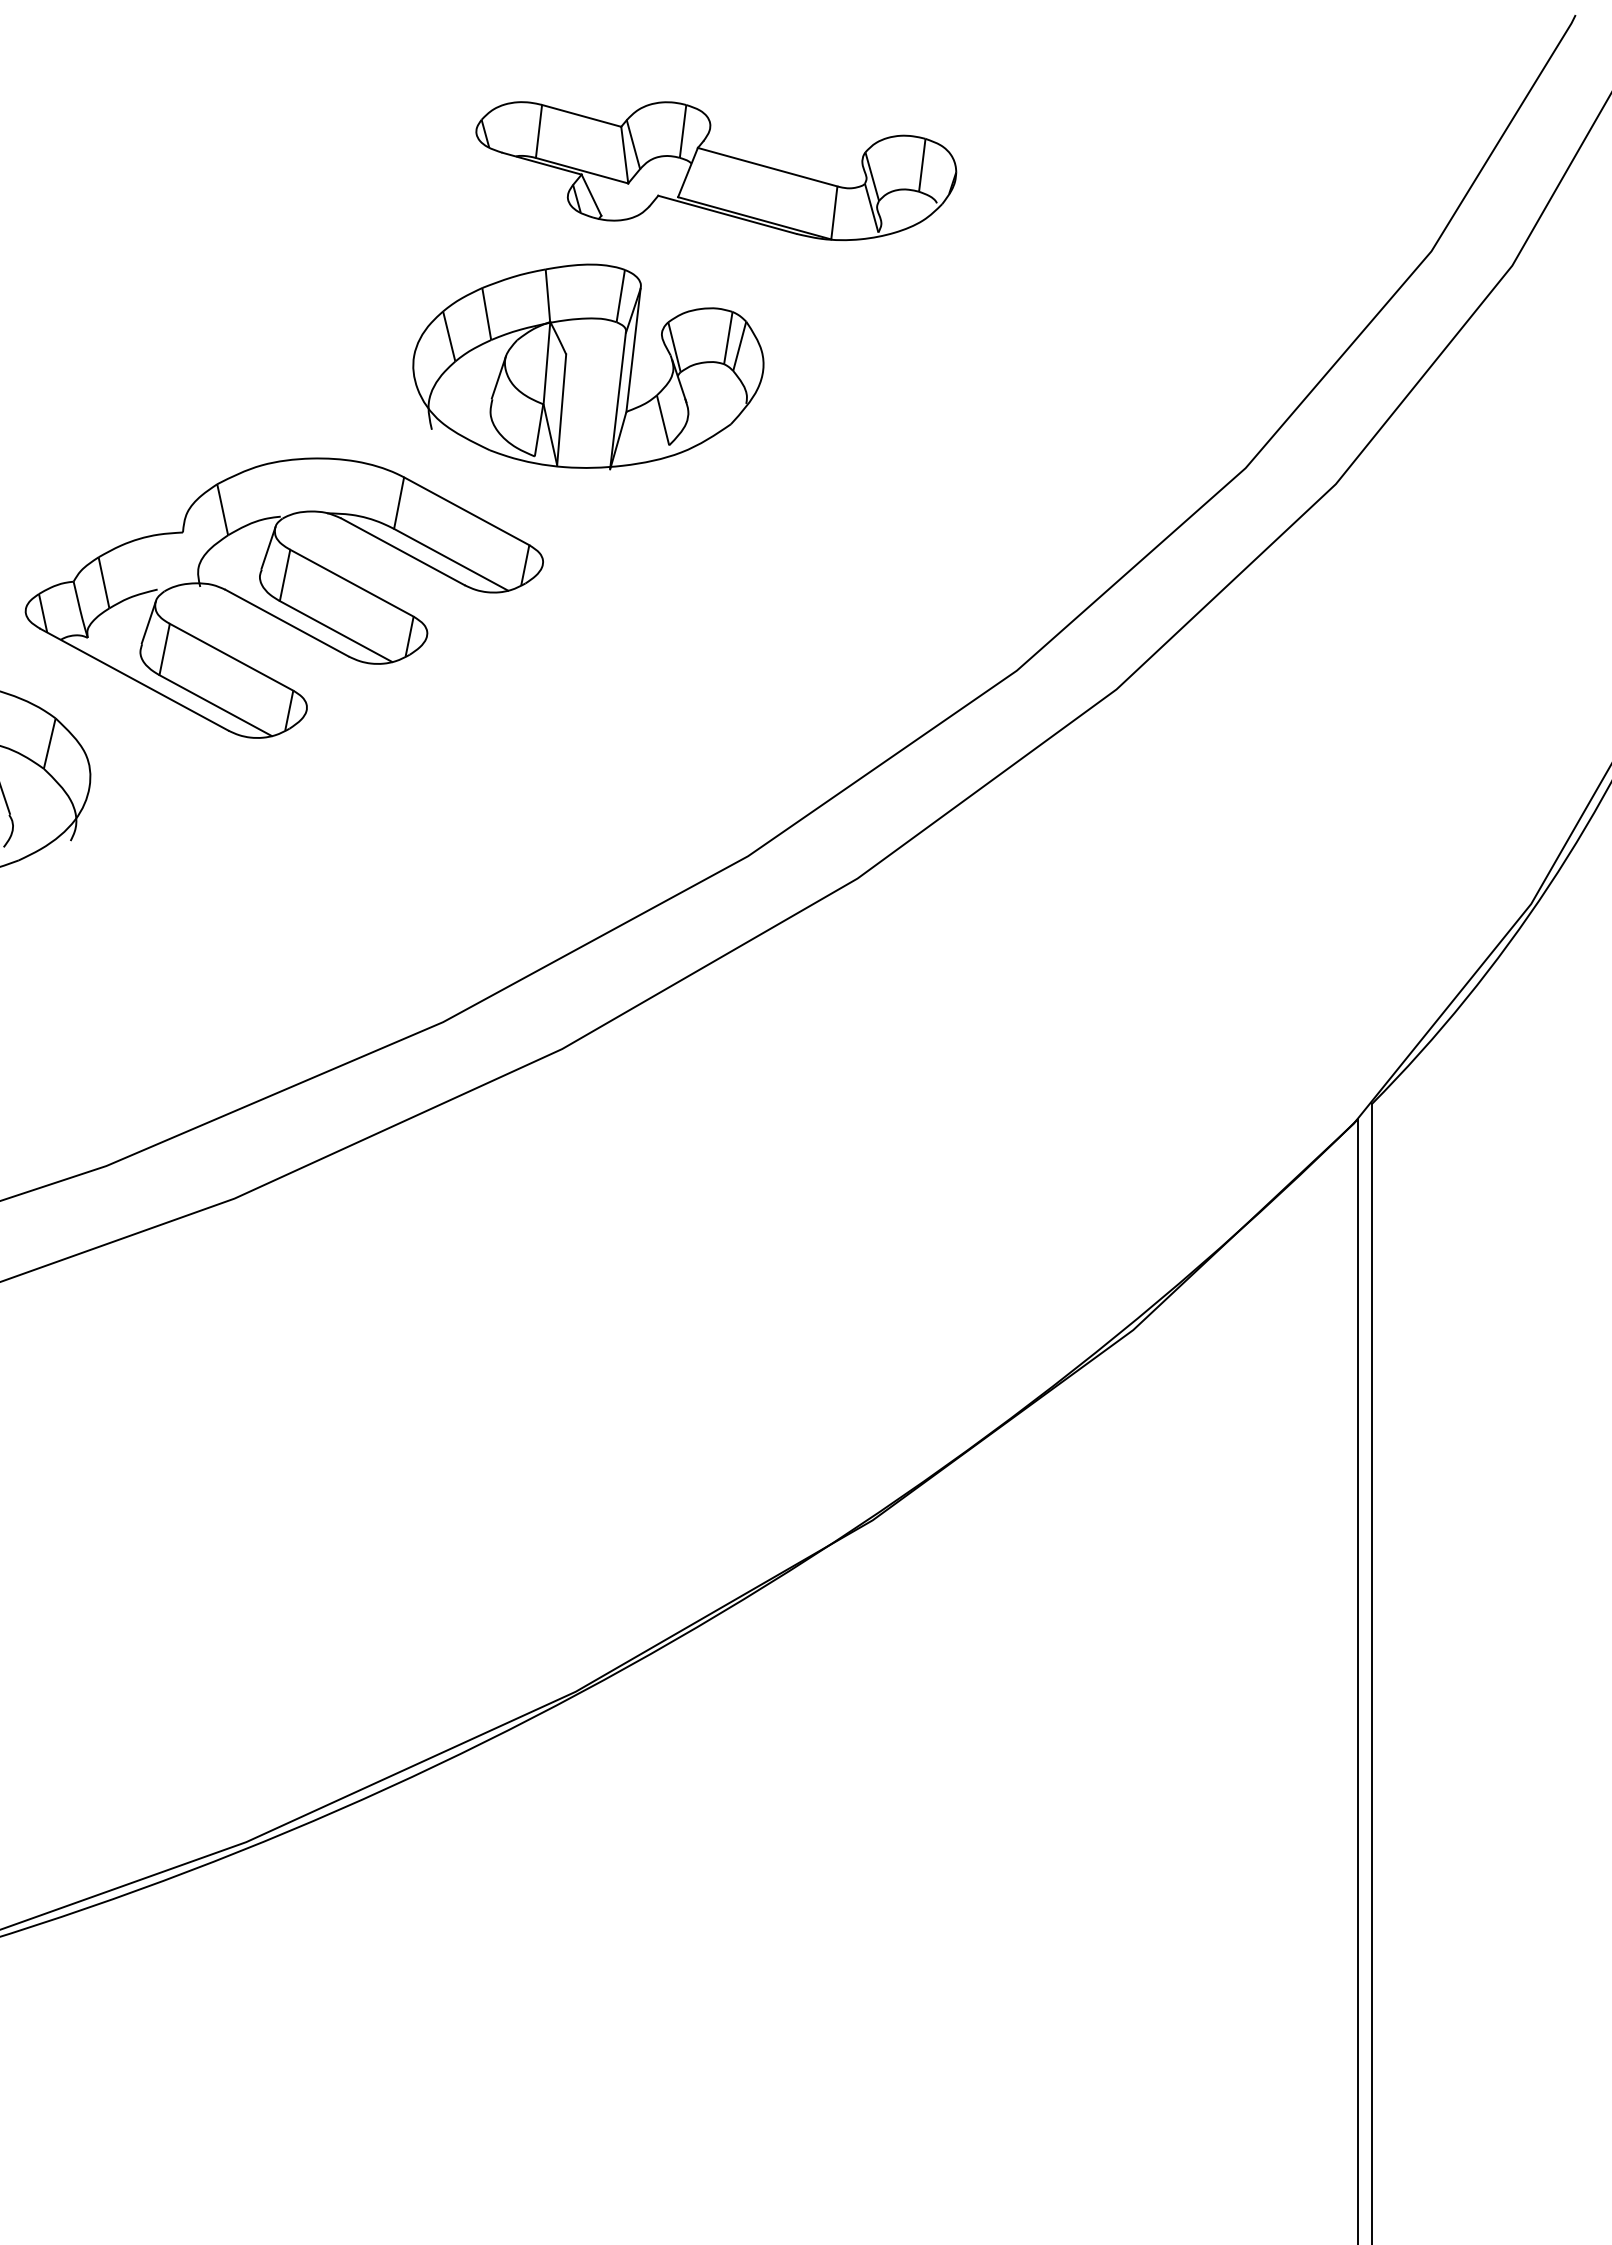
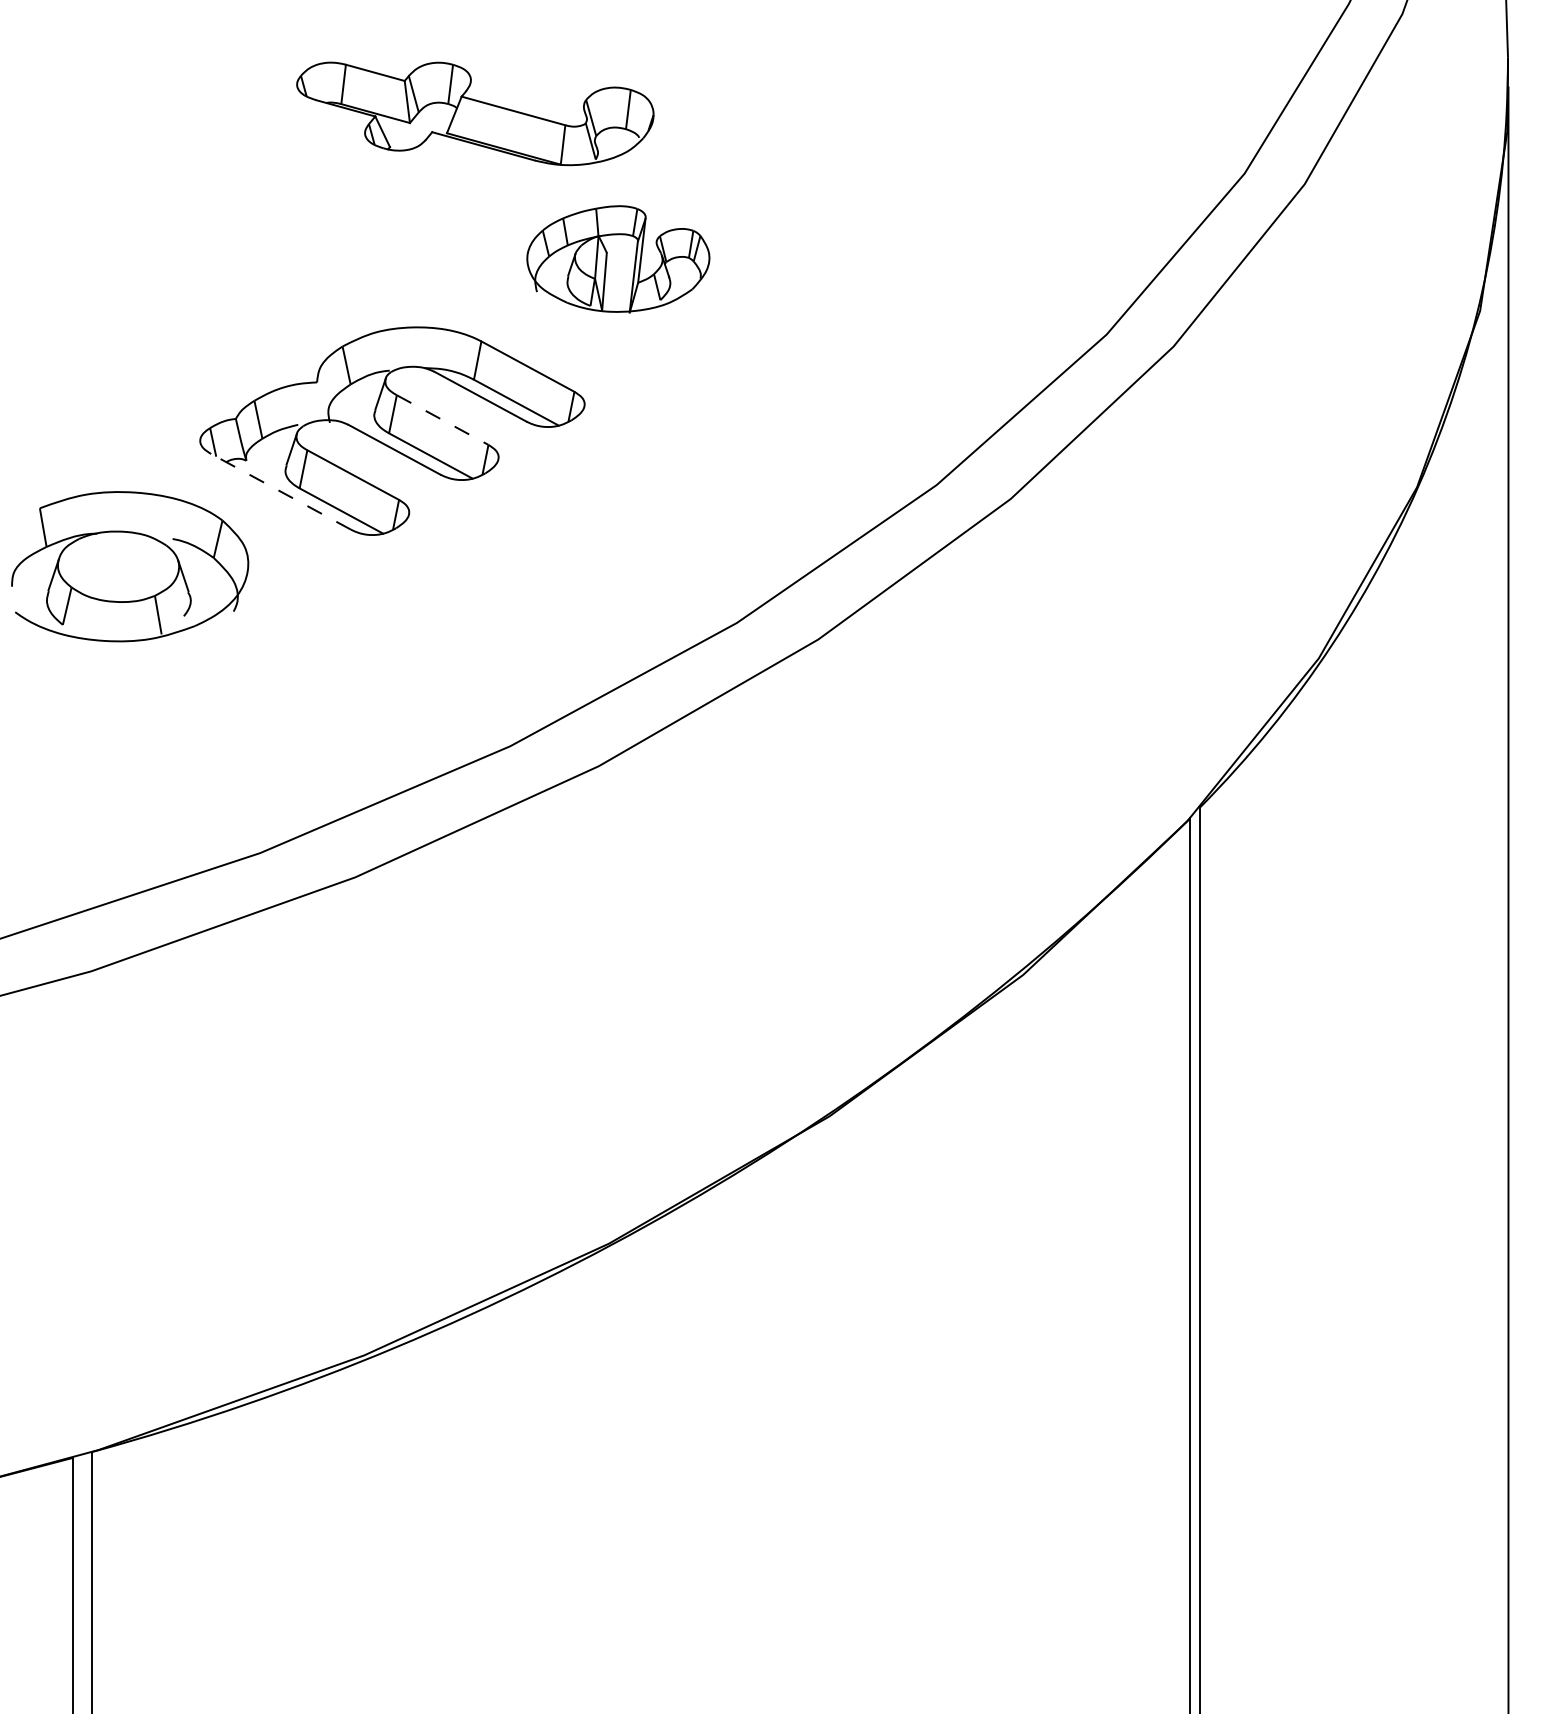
part: (716, 170) -> (475, 113), moved
part: (588, 367) -> (618, 259), size x0.7
line: (353, 583) -> (443, 420), solid -> dashed
line: (133, 679) -> (280, 491), solid -> dashed

